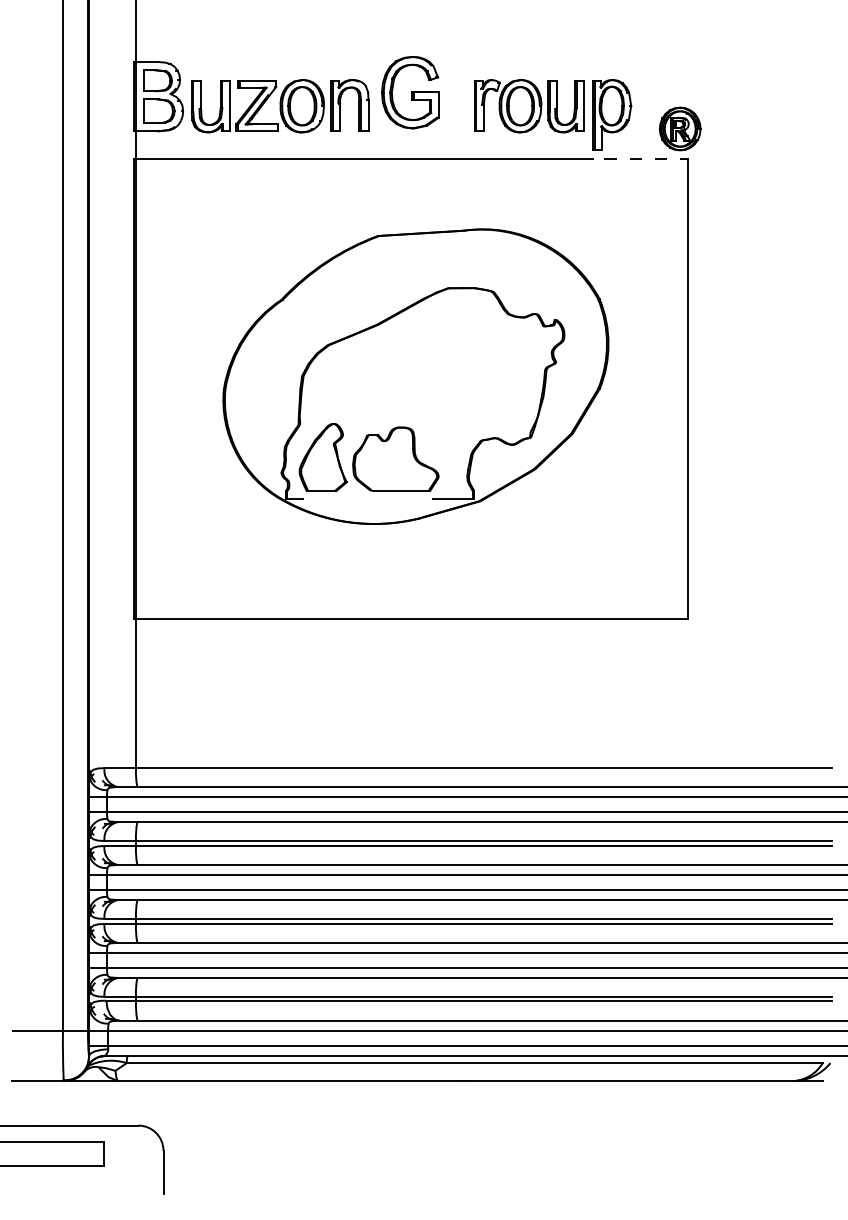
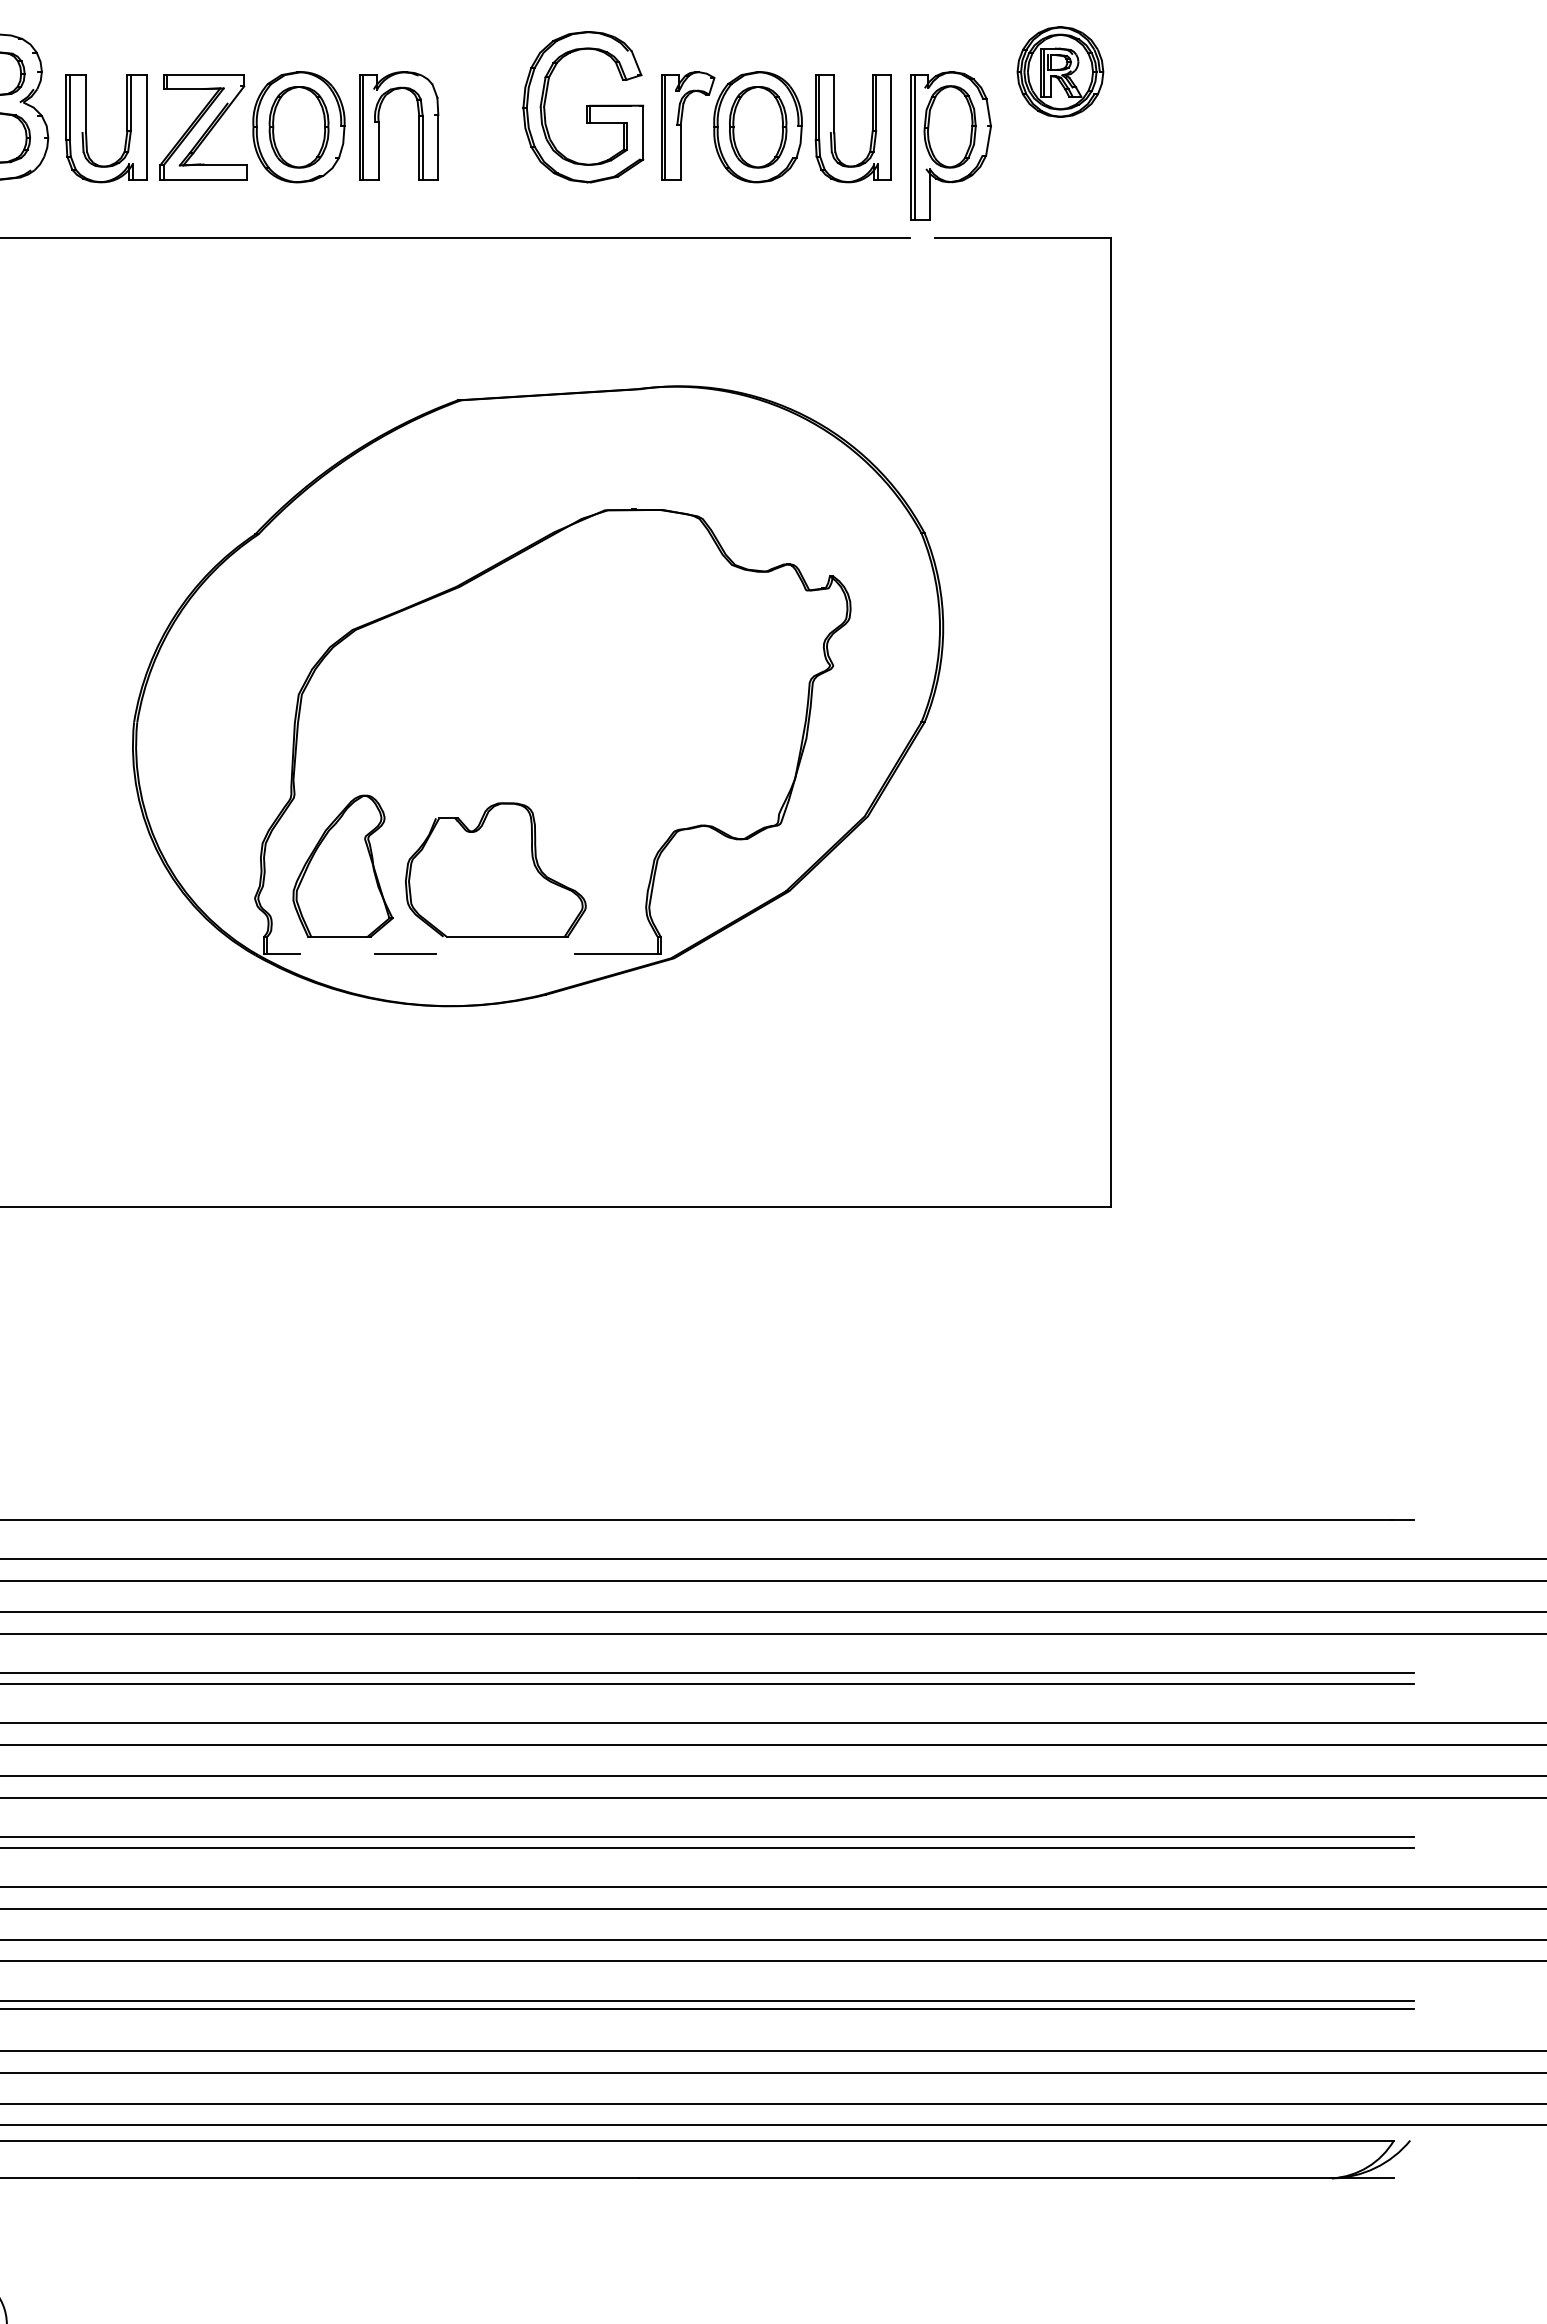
part: (410, 92) -> (583, 106), moved
part: (680, 128) -> (1061, 70), moved
line: (646, 158) -> (1023, 237), dashed -> solid
line: (352, 499) -> (404, 954), added

